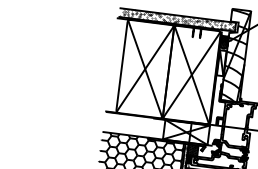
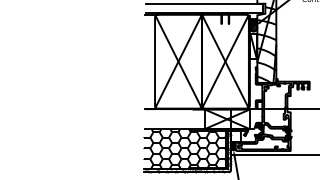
hatch: (177, 19) -> (204, 8), removed
hatch: (192, 150) -> (235, 136), removed

